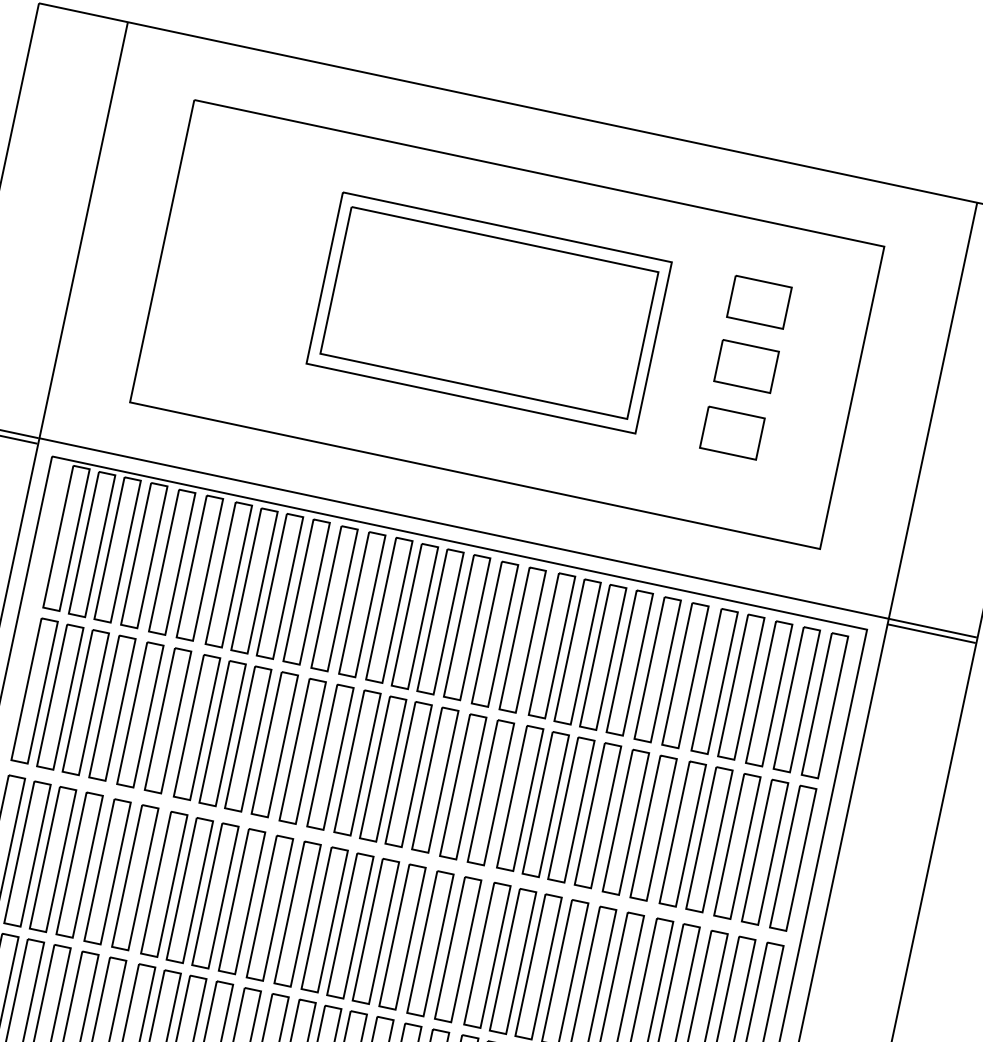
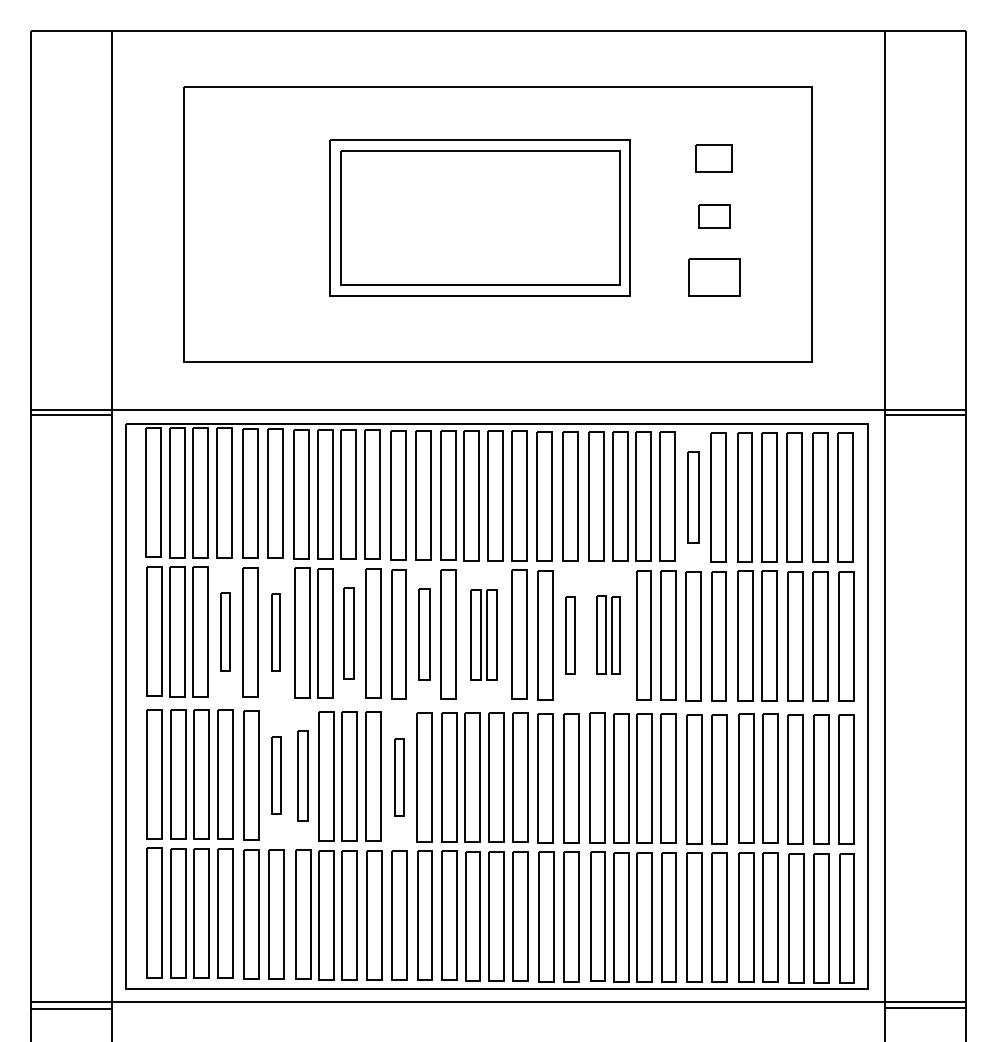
part: (759, 302) -> (713, 158), size x0.7
part: (746, 366) -> (714, 216), size x0.6
part: (657, 669) -> (693, 497), size x0.7
part: (112, 707) -> (225, 631), size x0.6
part: (167, 720) -> (275, 632), size x0.6
part: (248, 738) -> (349, 633), size x0.7
part: (330, 757) -> (424, 634), size x0.7
part: (395, 771) -> (483, 634), size x0.7
part: (490, 792) -> (570, 635), size x0.6
part: (532, 800) -> (608, 634), size x0.6
part: (135, 877) -> (276, 775), size x0.6
part: (163, 883) -> (302, 775), size x0.7
part: (269, 908) -> (399, 777), size x0.6

